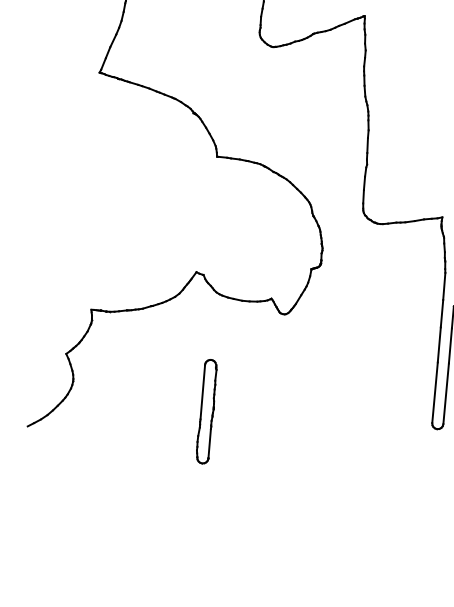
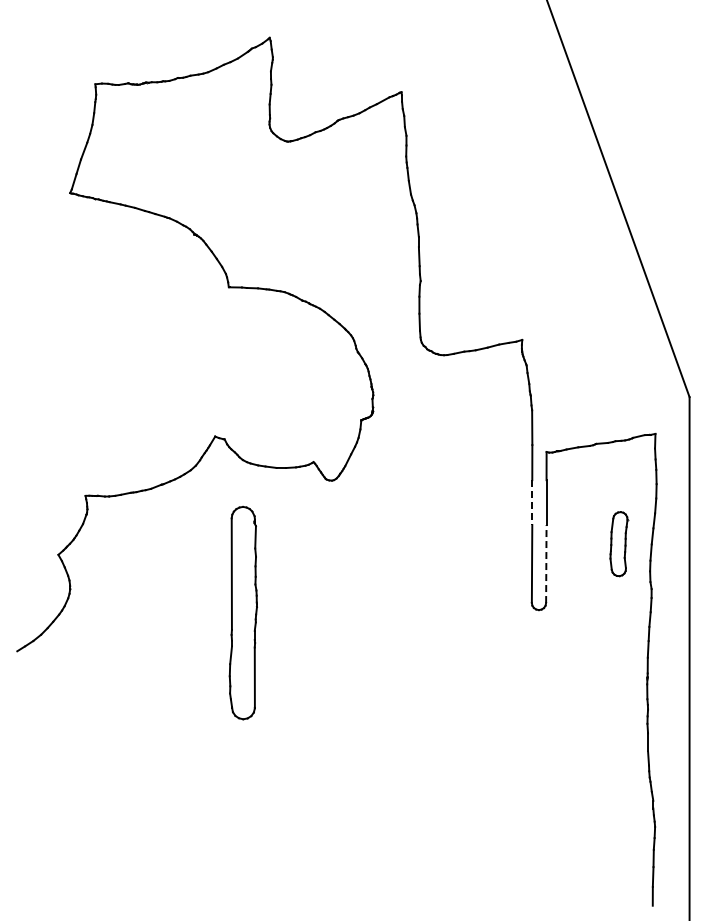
line: (439, 345) -> (532, 503), solid -> dashed
line: (446, 394) -> (546, 564), solid -> dashed
part: (206, 411) -> (243, 612), size x1.6

